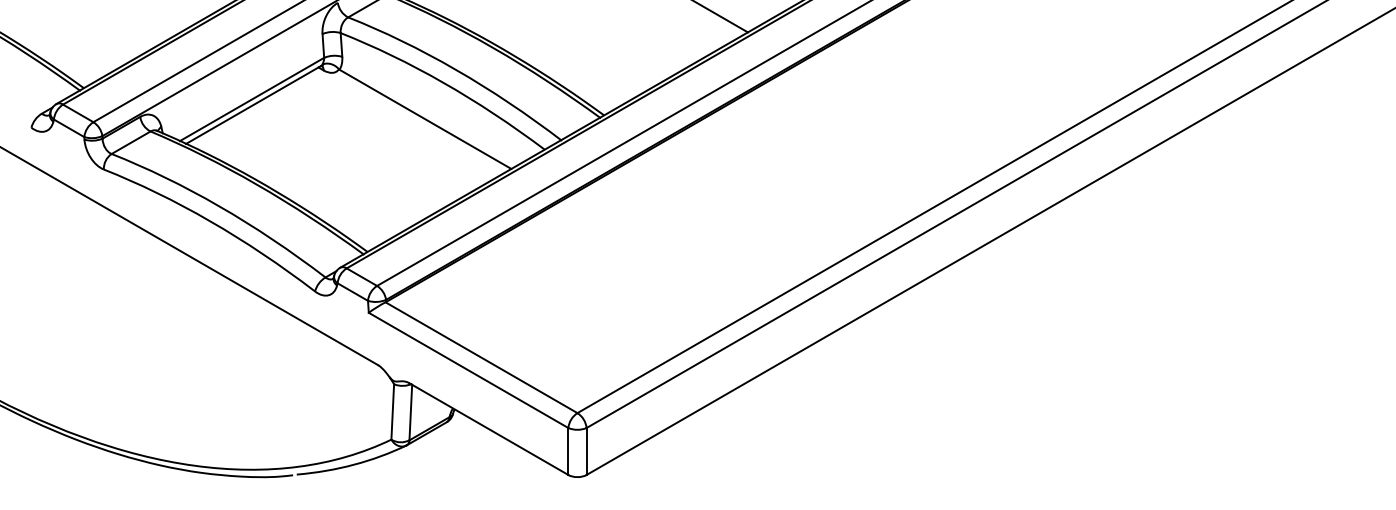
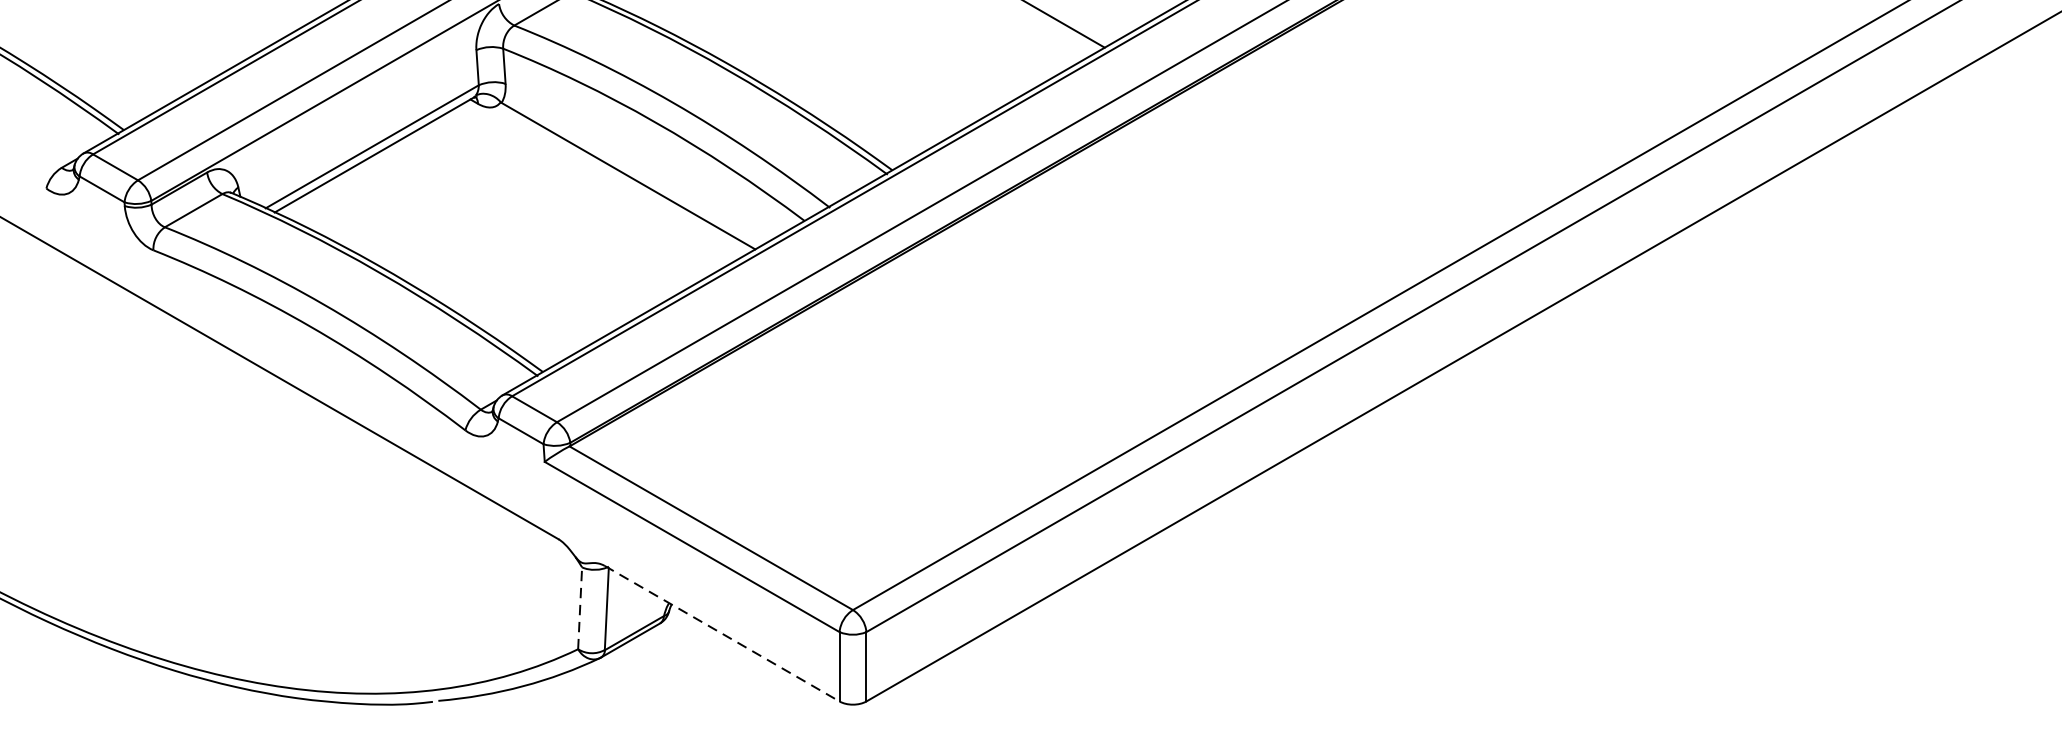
line: (392, 411) -> (579, 607), solid -> dashed
line: (488, 429) -> (721, 634), solid -> dashed

